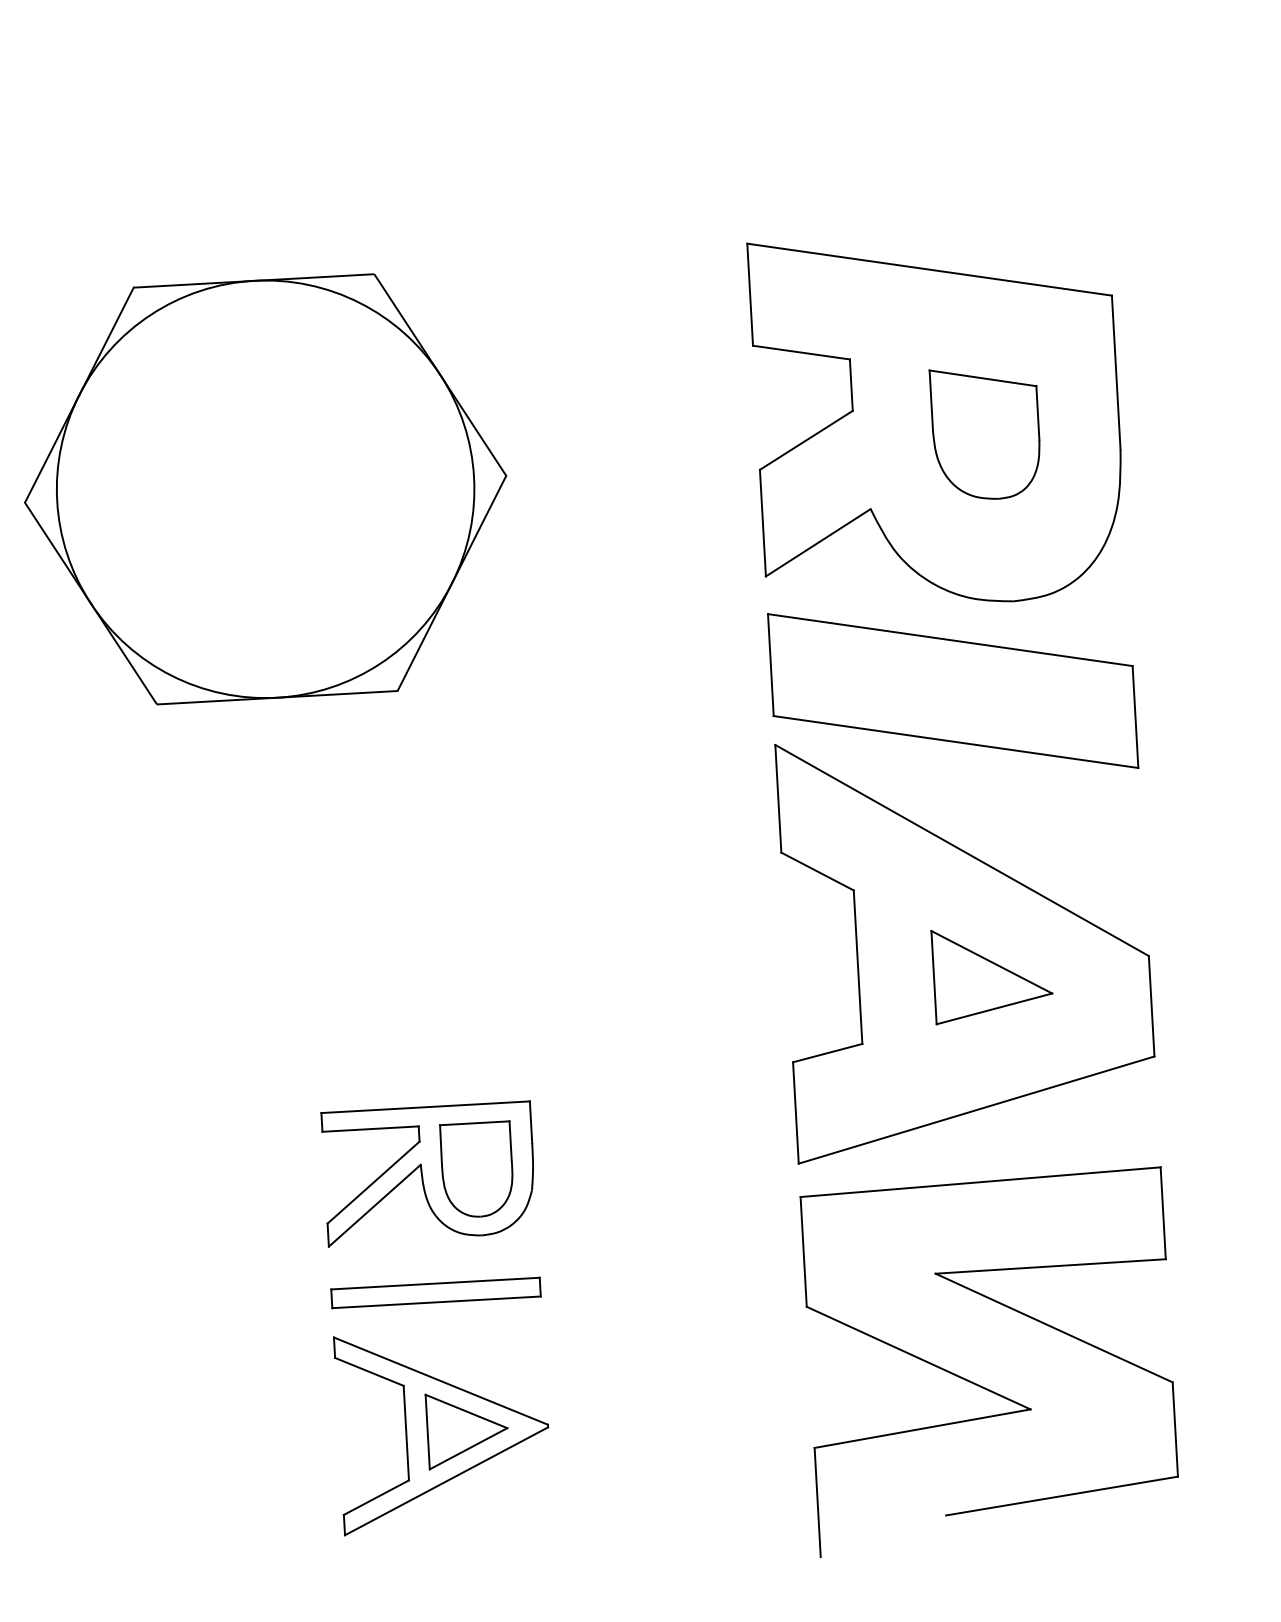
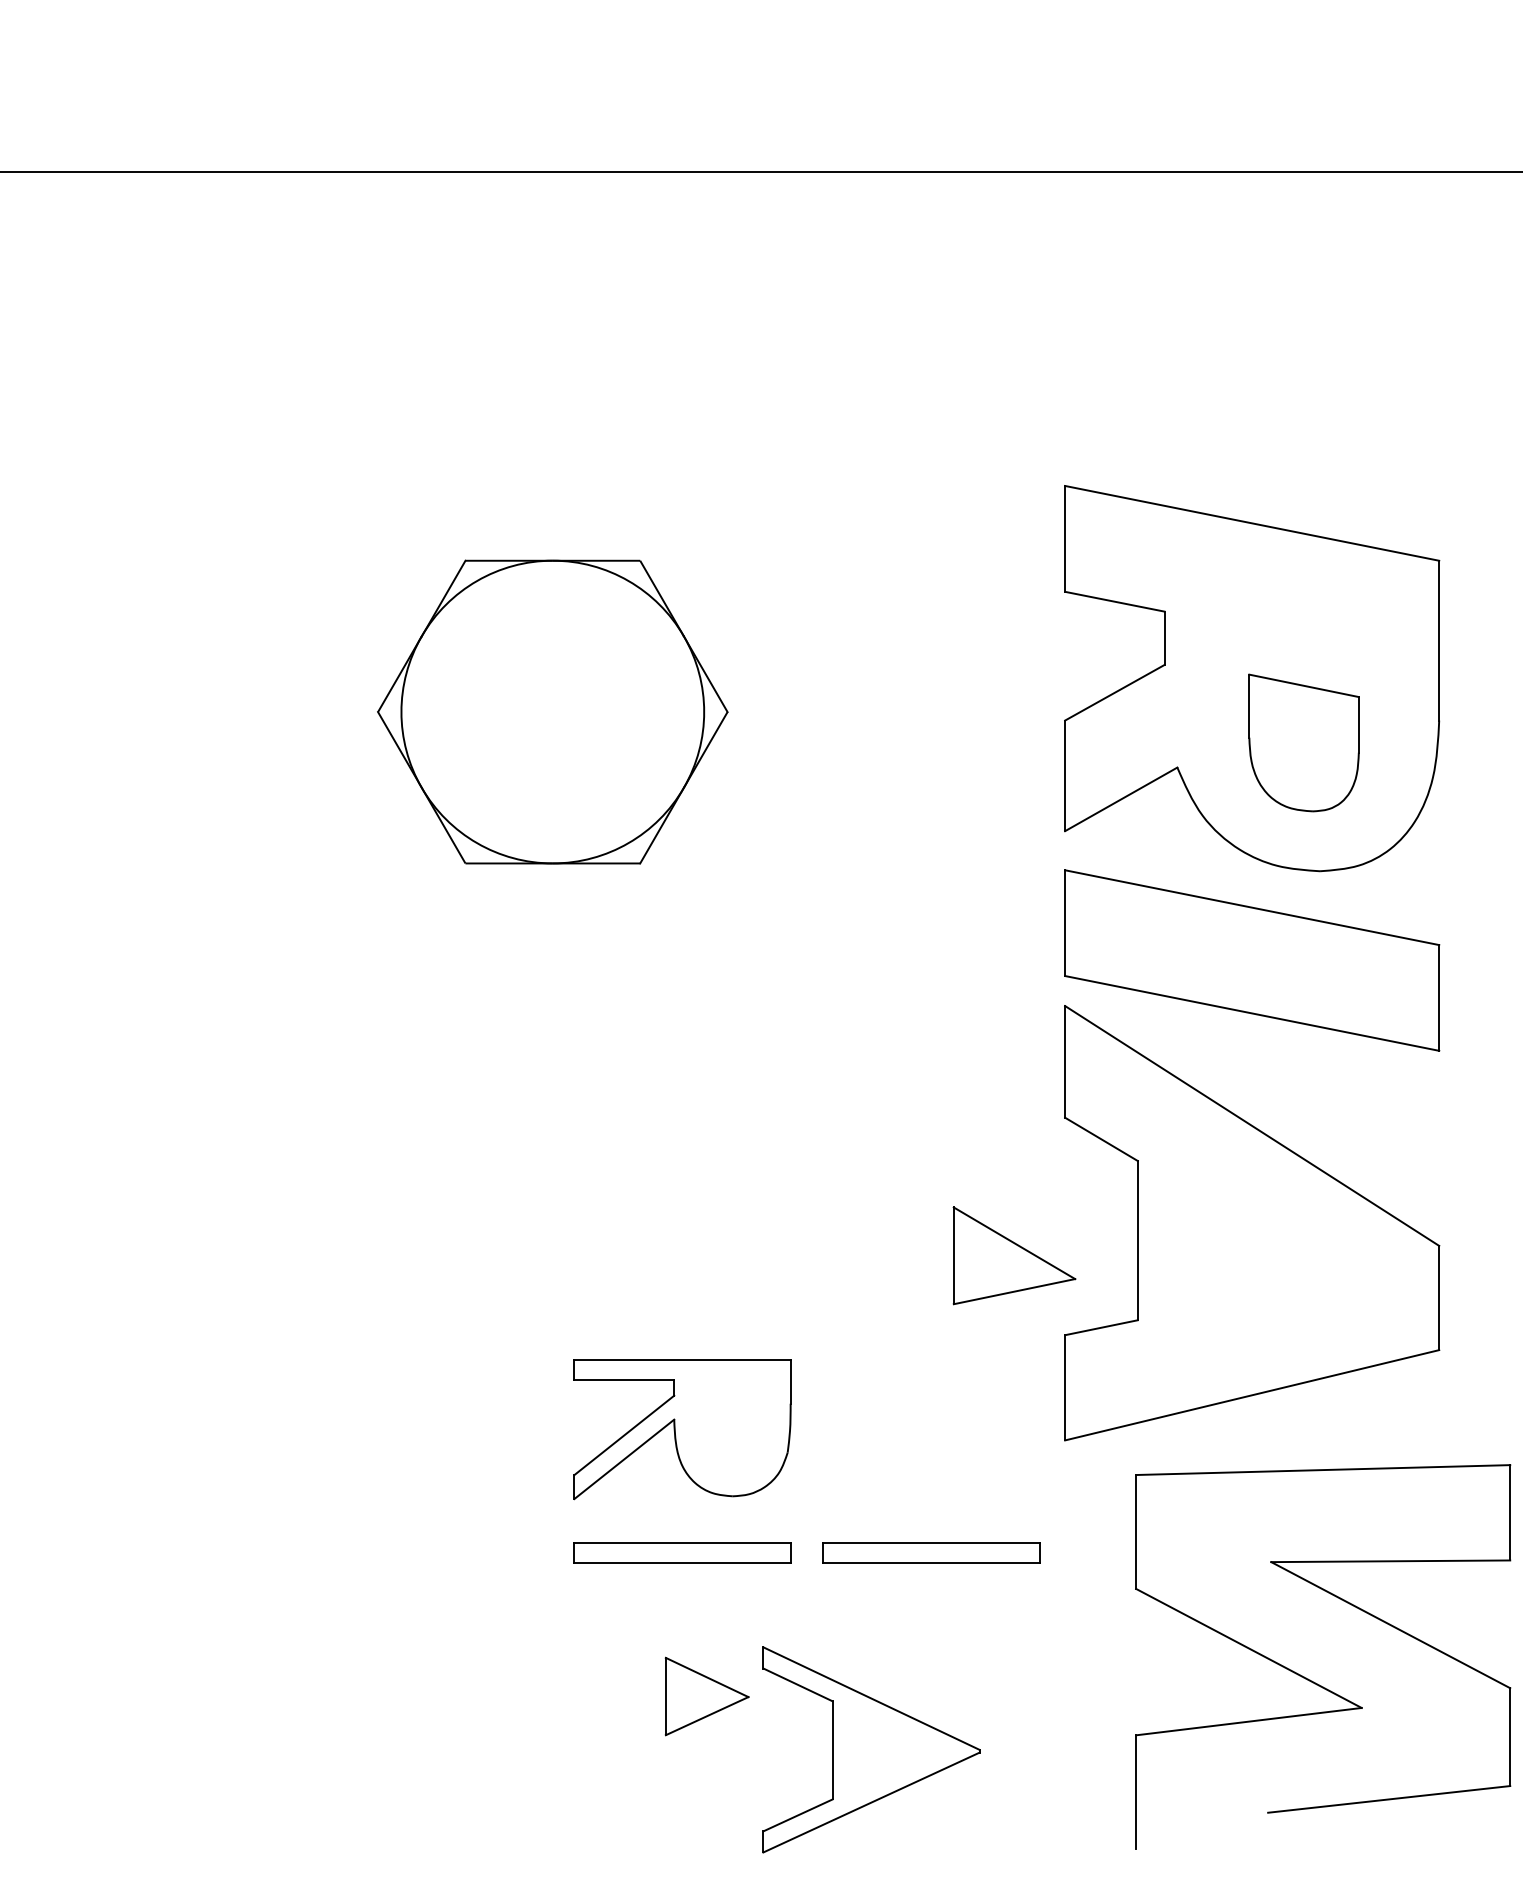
part: (985, 432) -> (1303, 742), moved
part: (265, 488) -> (552, 711), size x0.7
part: (992, 974) -> (1014, 1255), moved
part: (477, 1170) -> (732, 1428), removed
part: (675, 1278) -> (931, 1552), added
part: (981, 1385) -> (1312, 1680), moved
part: (443, 1430) -> (871, 1749), moved

